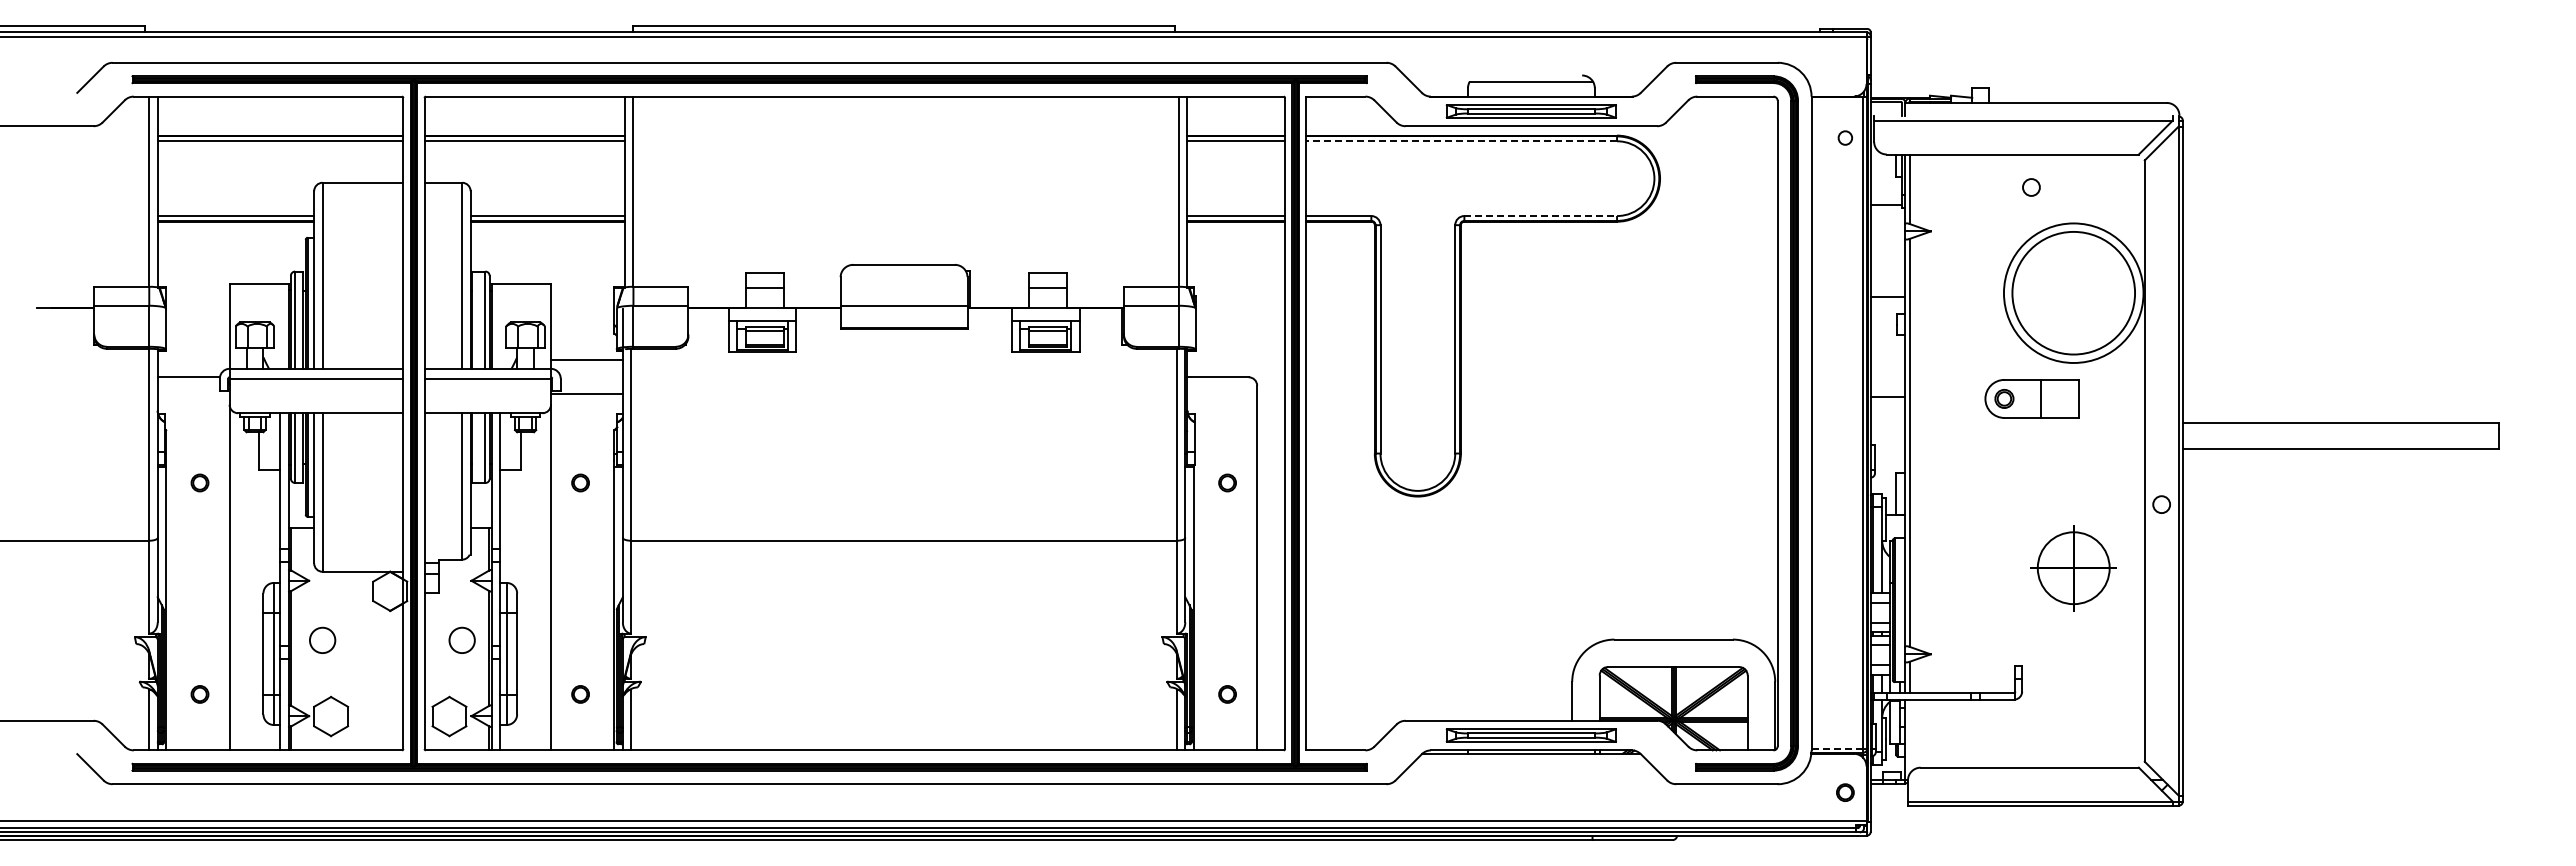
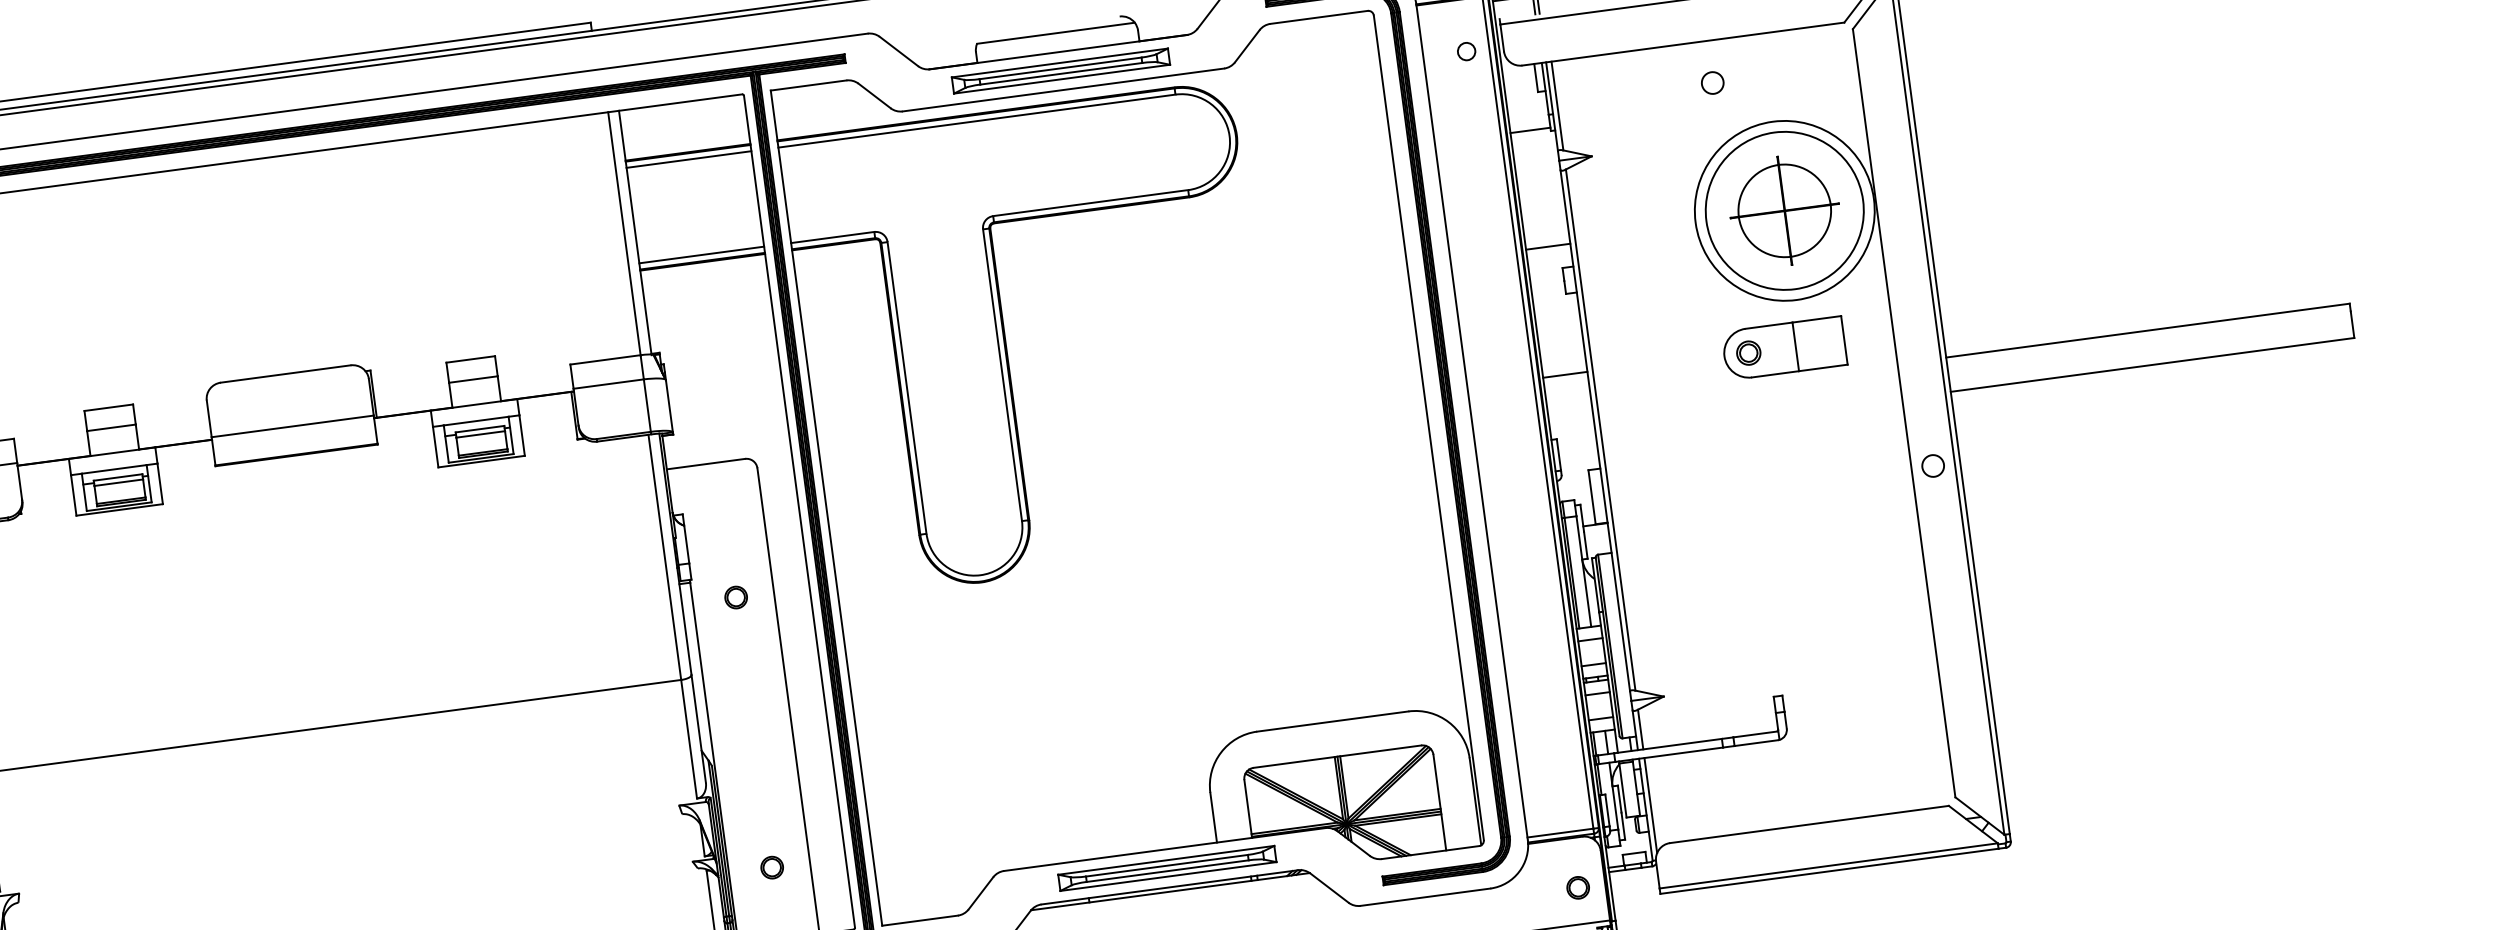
line: (1461, 141) -> (976, 121), dashed -> solid
line: (1541, 216) -> (1091, 203), dashed -> solid
part: (2031, 398) -> (1783, 347), moved
part: (2073, 568) -> (1784, 211), moved
line: (1909, 736) -> (1650, 805), added
line: (1837, 748) -> (1560, 832), dashed -> solid

